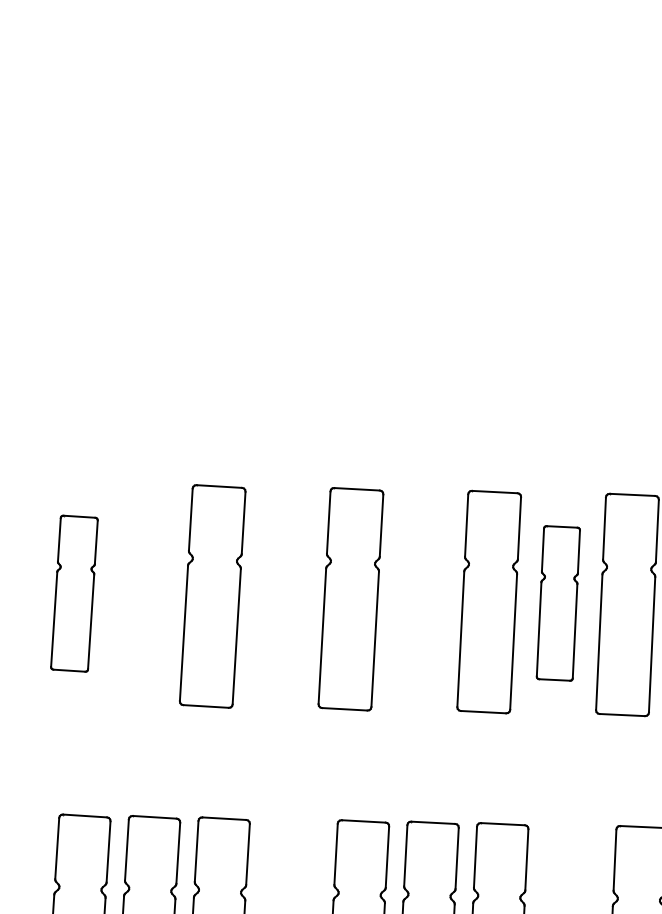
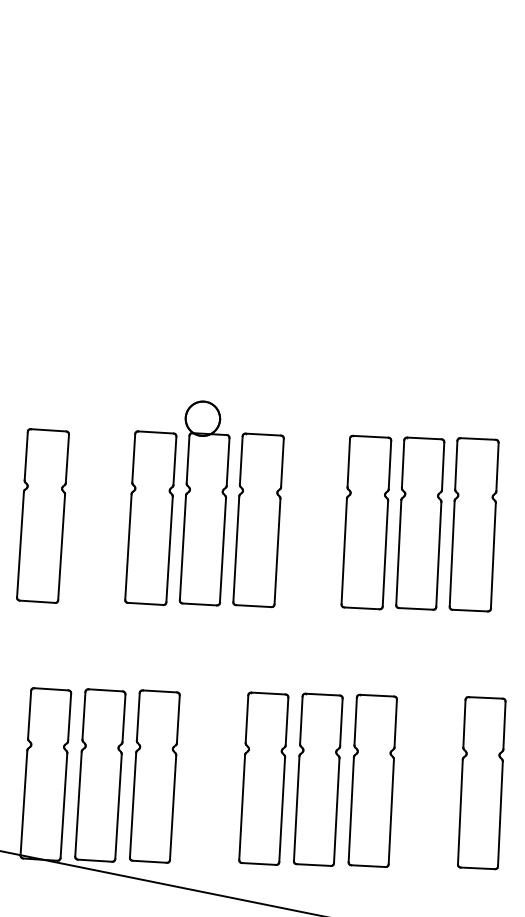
part: (281, 577) -> (204, 503), added
part: (73, 593) -> (42, 515), size x1.43
part: (558, 603) -> (420, 523), size x1.43

